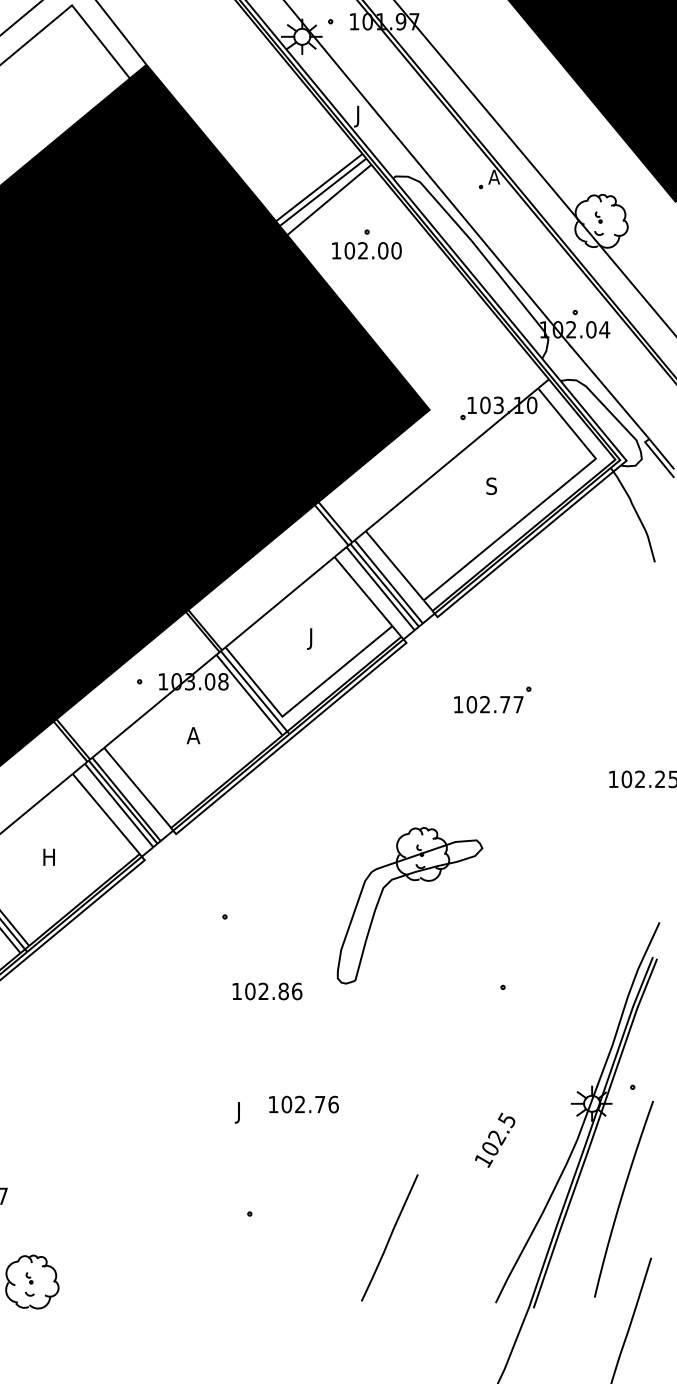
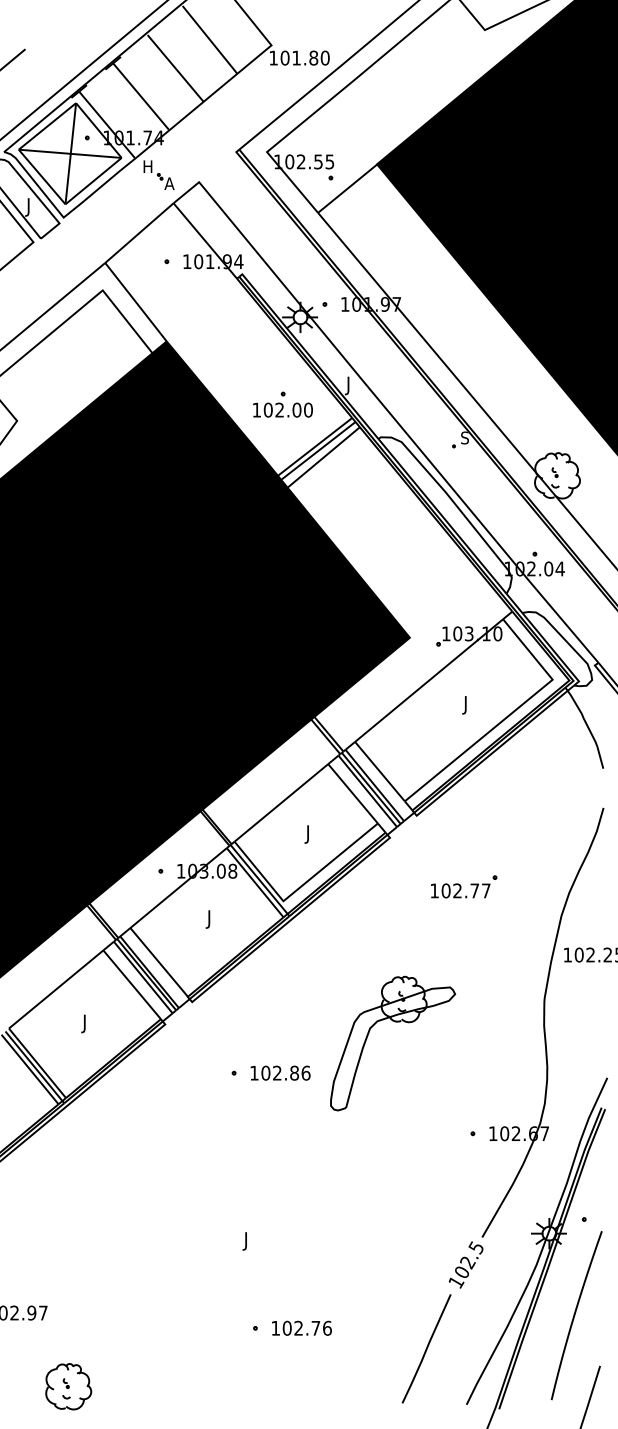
text: (494, 176) -> (465, 437), A -> S
part: (366, 244) -> (282, 404), moved
text: (490, 487) -> (462, 704), S -> J
text: (192, 737) -> (206, 919), A -> J
part: (584, 857) -> (542, 1022), added
text: (49, 859) -> (83, 1023), H -> J
part: (411, 881) -> (394, 1022), moved
text: (267, 990) -> (280, 1072), moved
text: (303, 1103) -> (301, 1327), moved
line: (389, 1237) -> (426, 1348), moved

